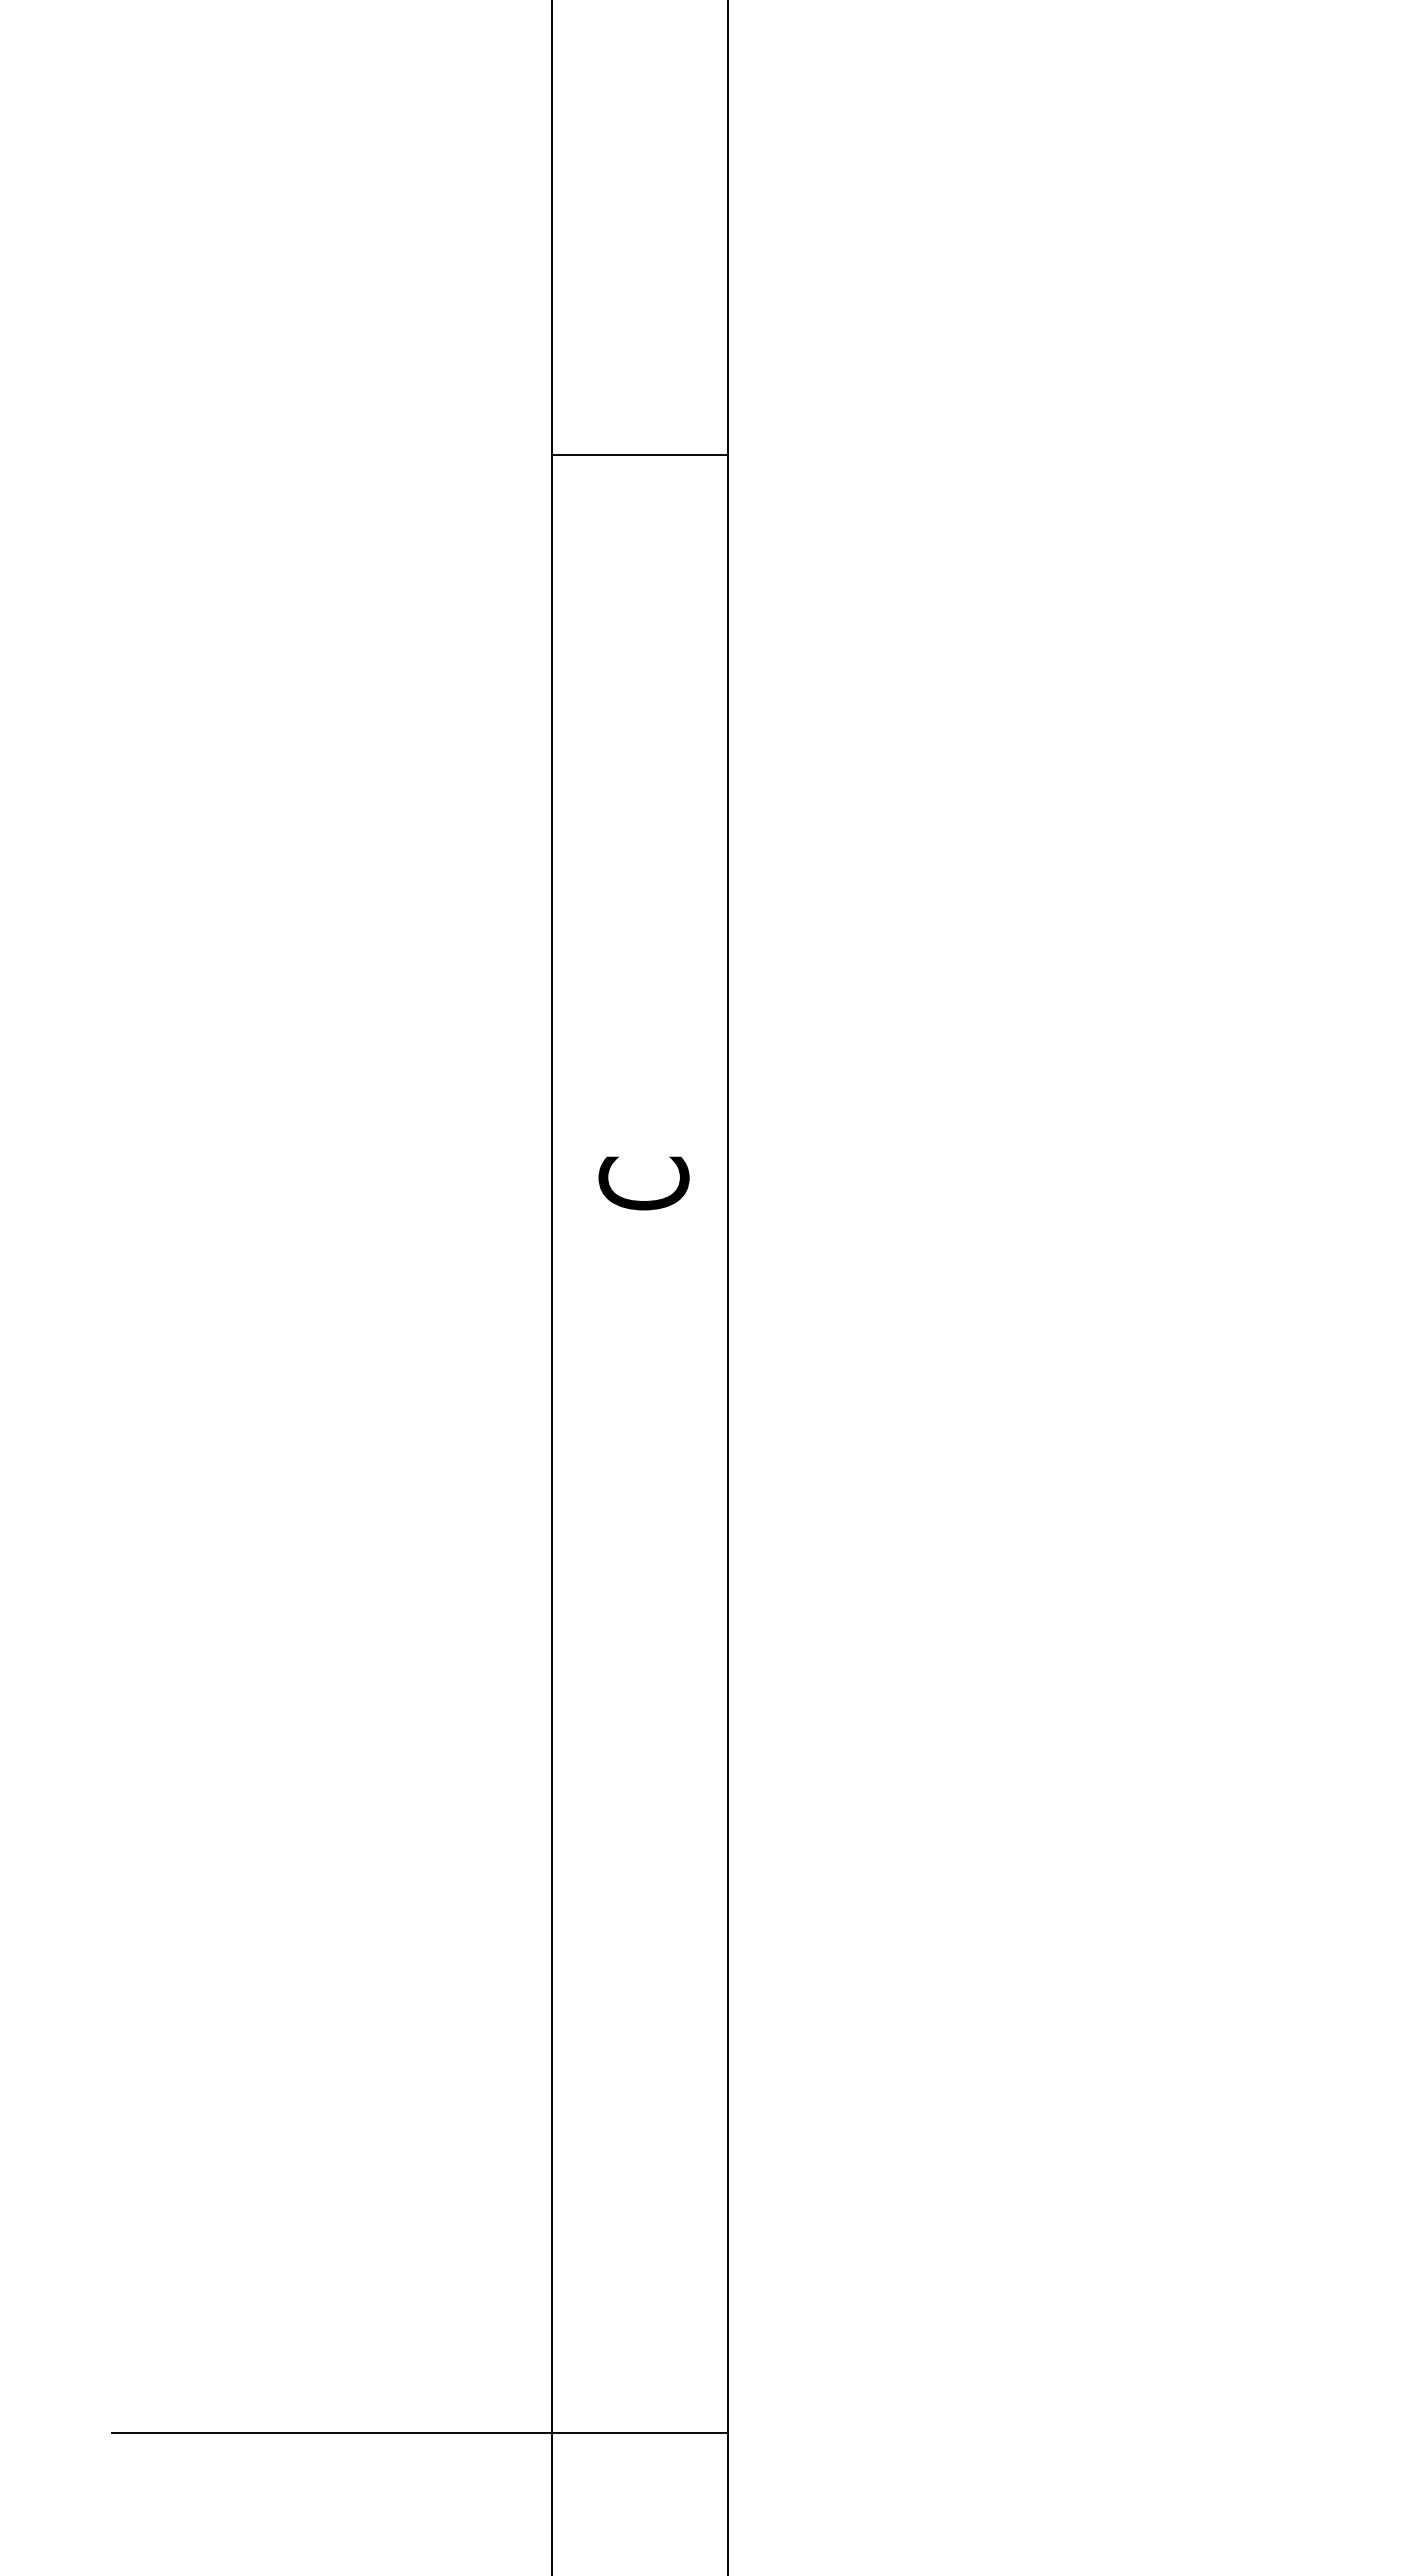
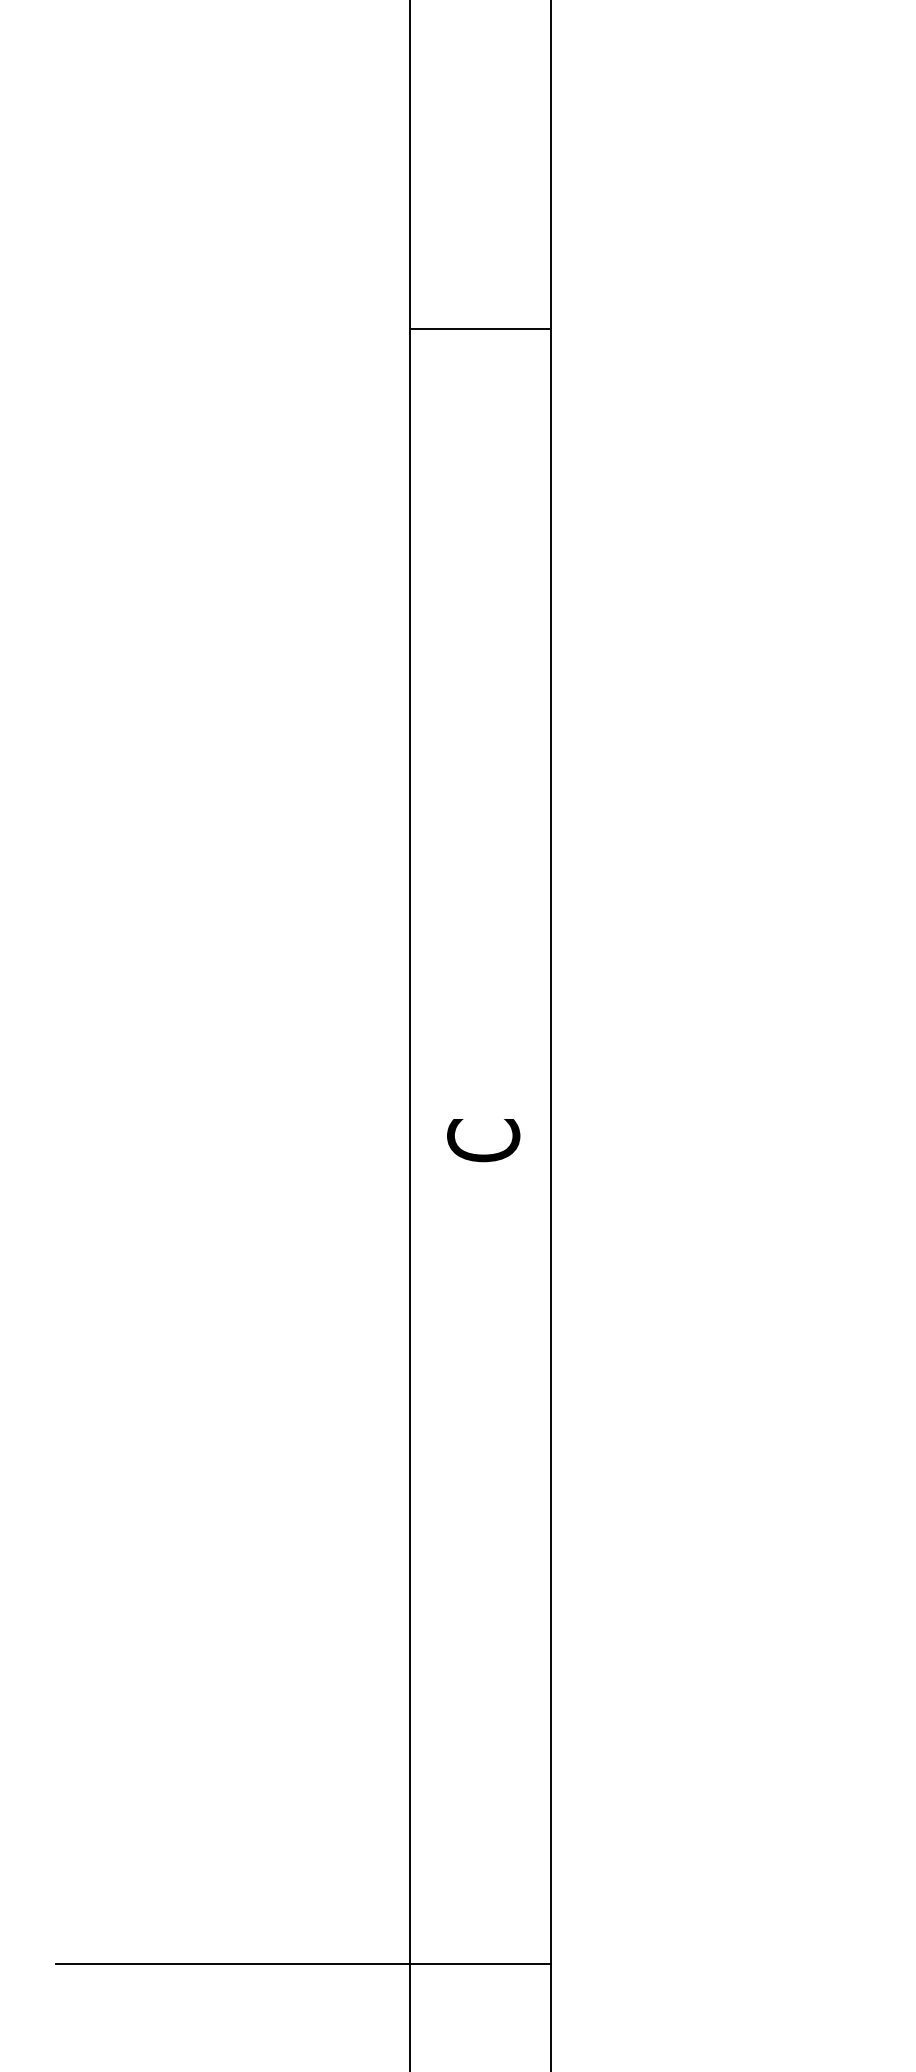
line: (639, 454) -> (479, 328), moved
text: (643, 1183) -> (483, 1140), moved

